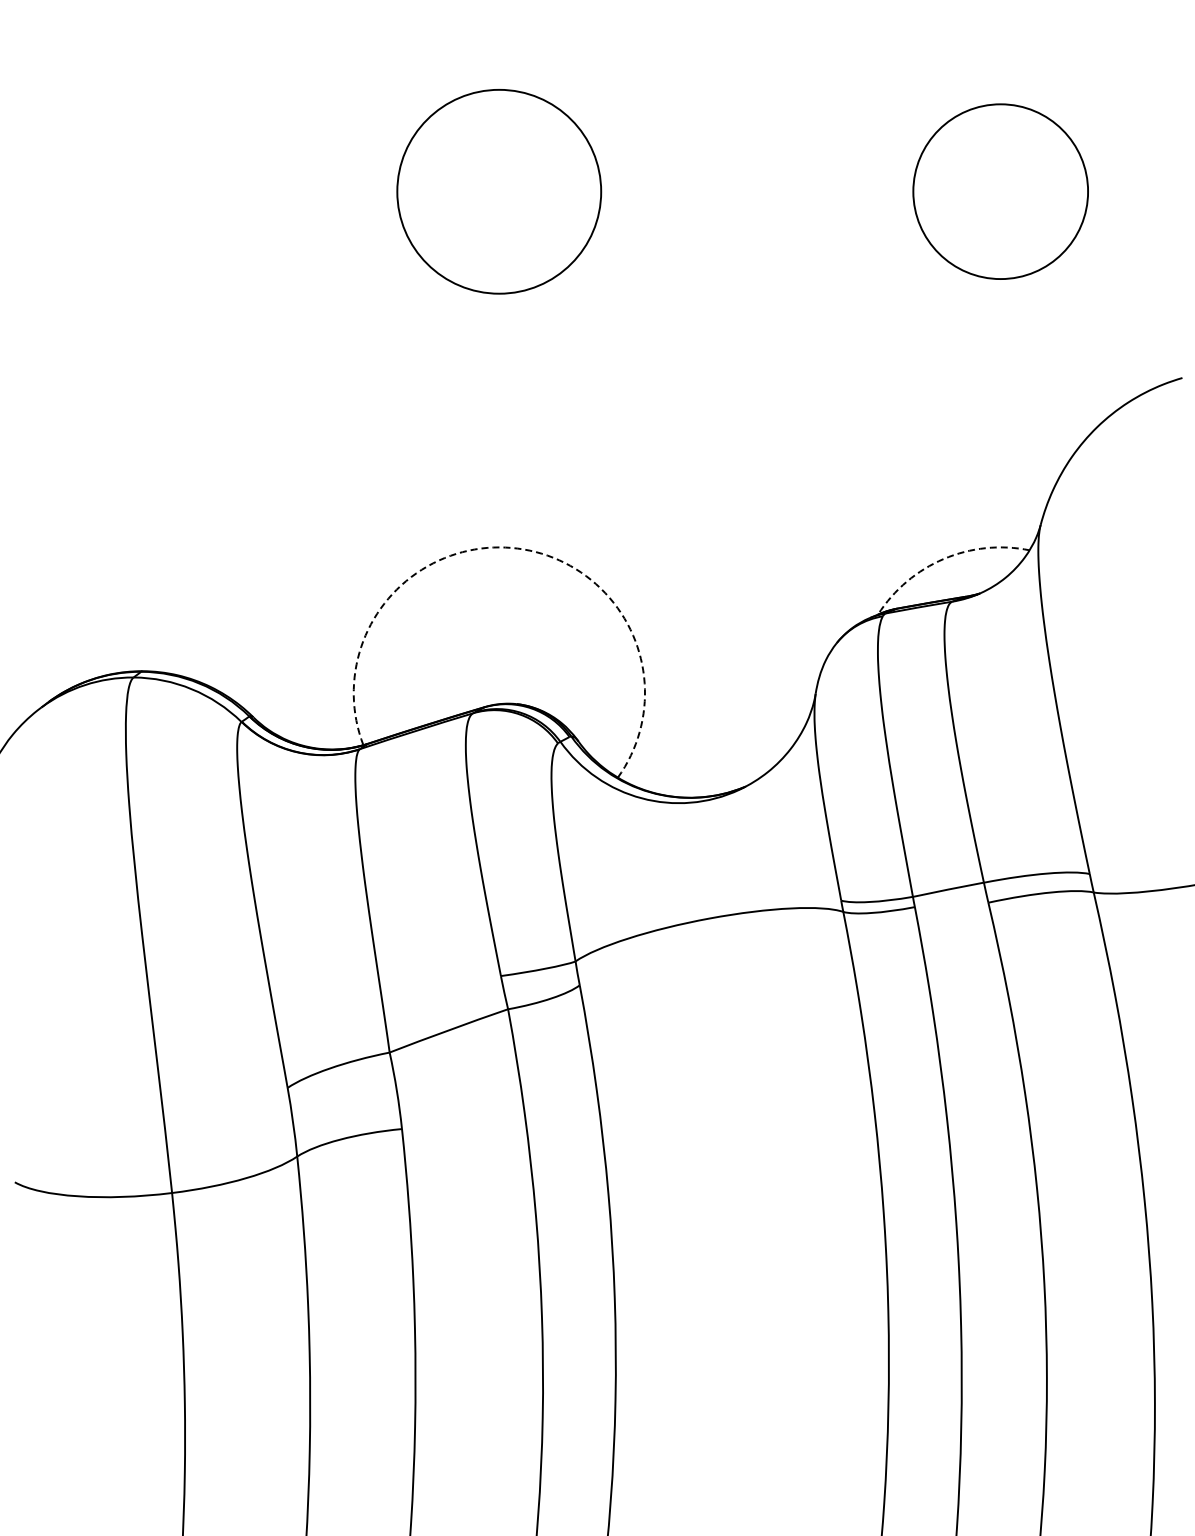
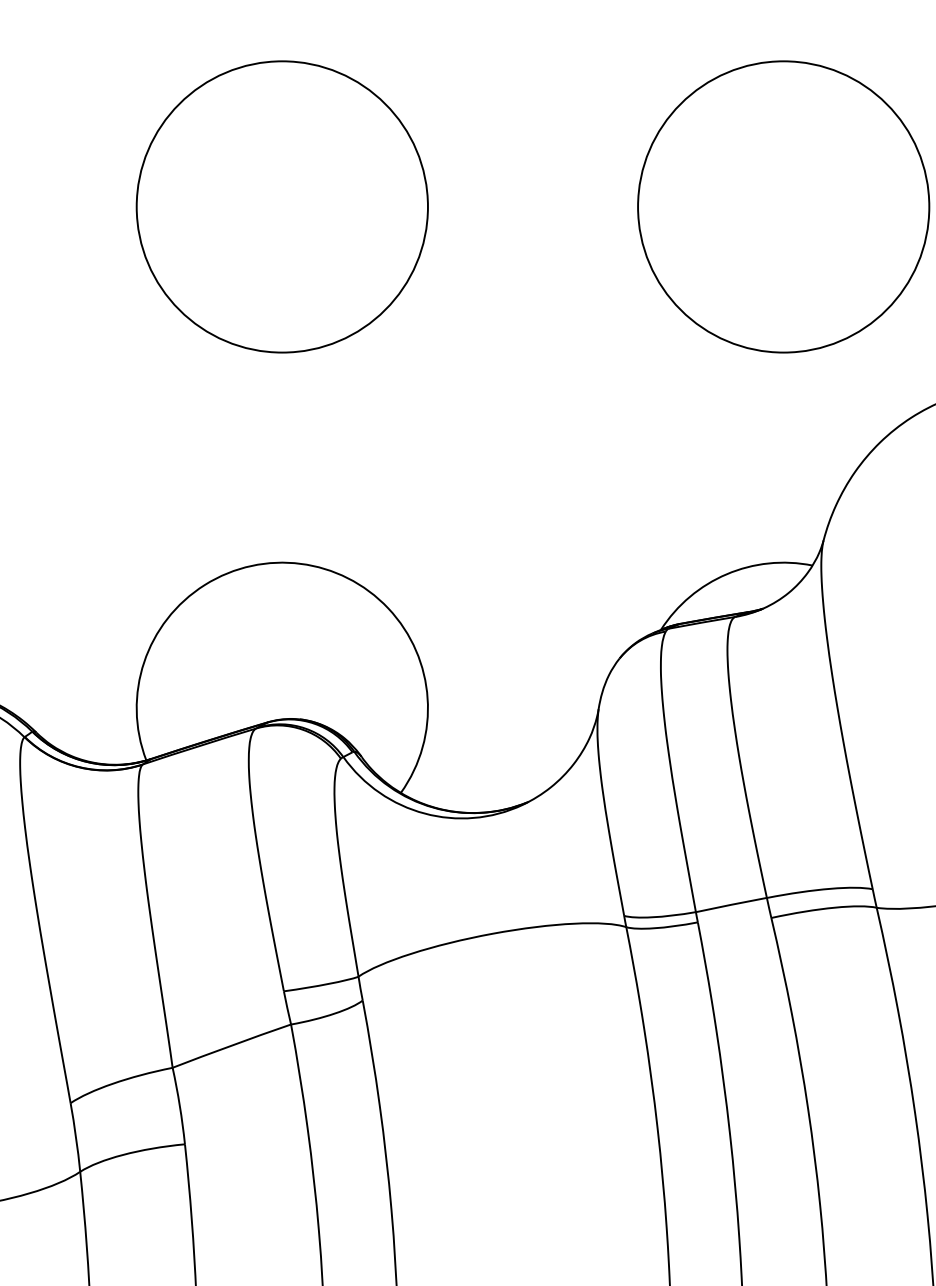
circle: (498, 191) -> (281, 206), size x1.43
circle: (1000, 191) -> (783, 206), size x1.67
arc: (517, 548) -> (300, 563), dashed -> solid
arc: (943, 558) -> (726, 573), dashed -> solid

